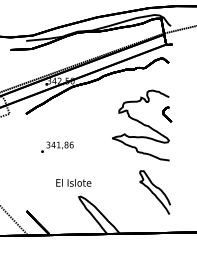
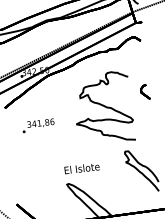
curve: (141, 124) -> (103, 107), moved
text: (57, 146) -> (38, 124), moved
text: (73, 182) -> (81, 168), moved

